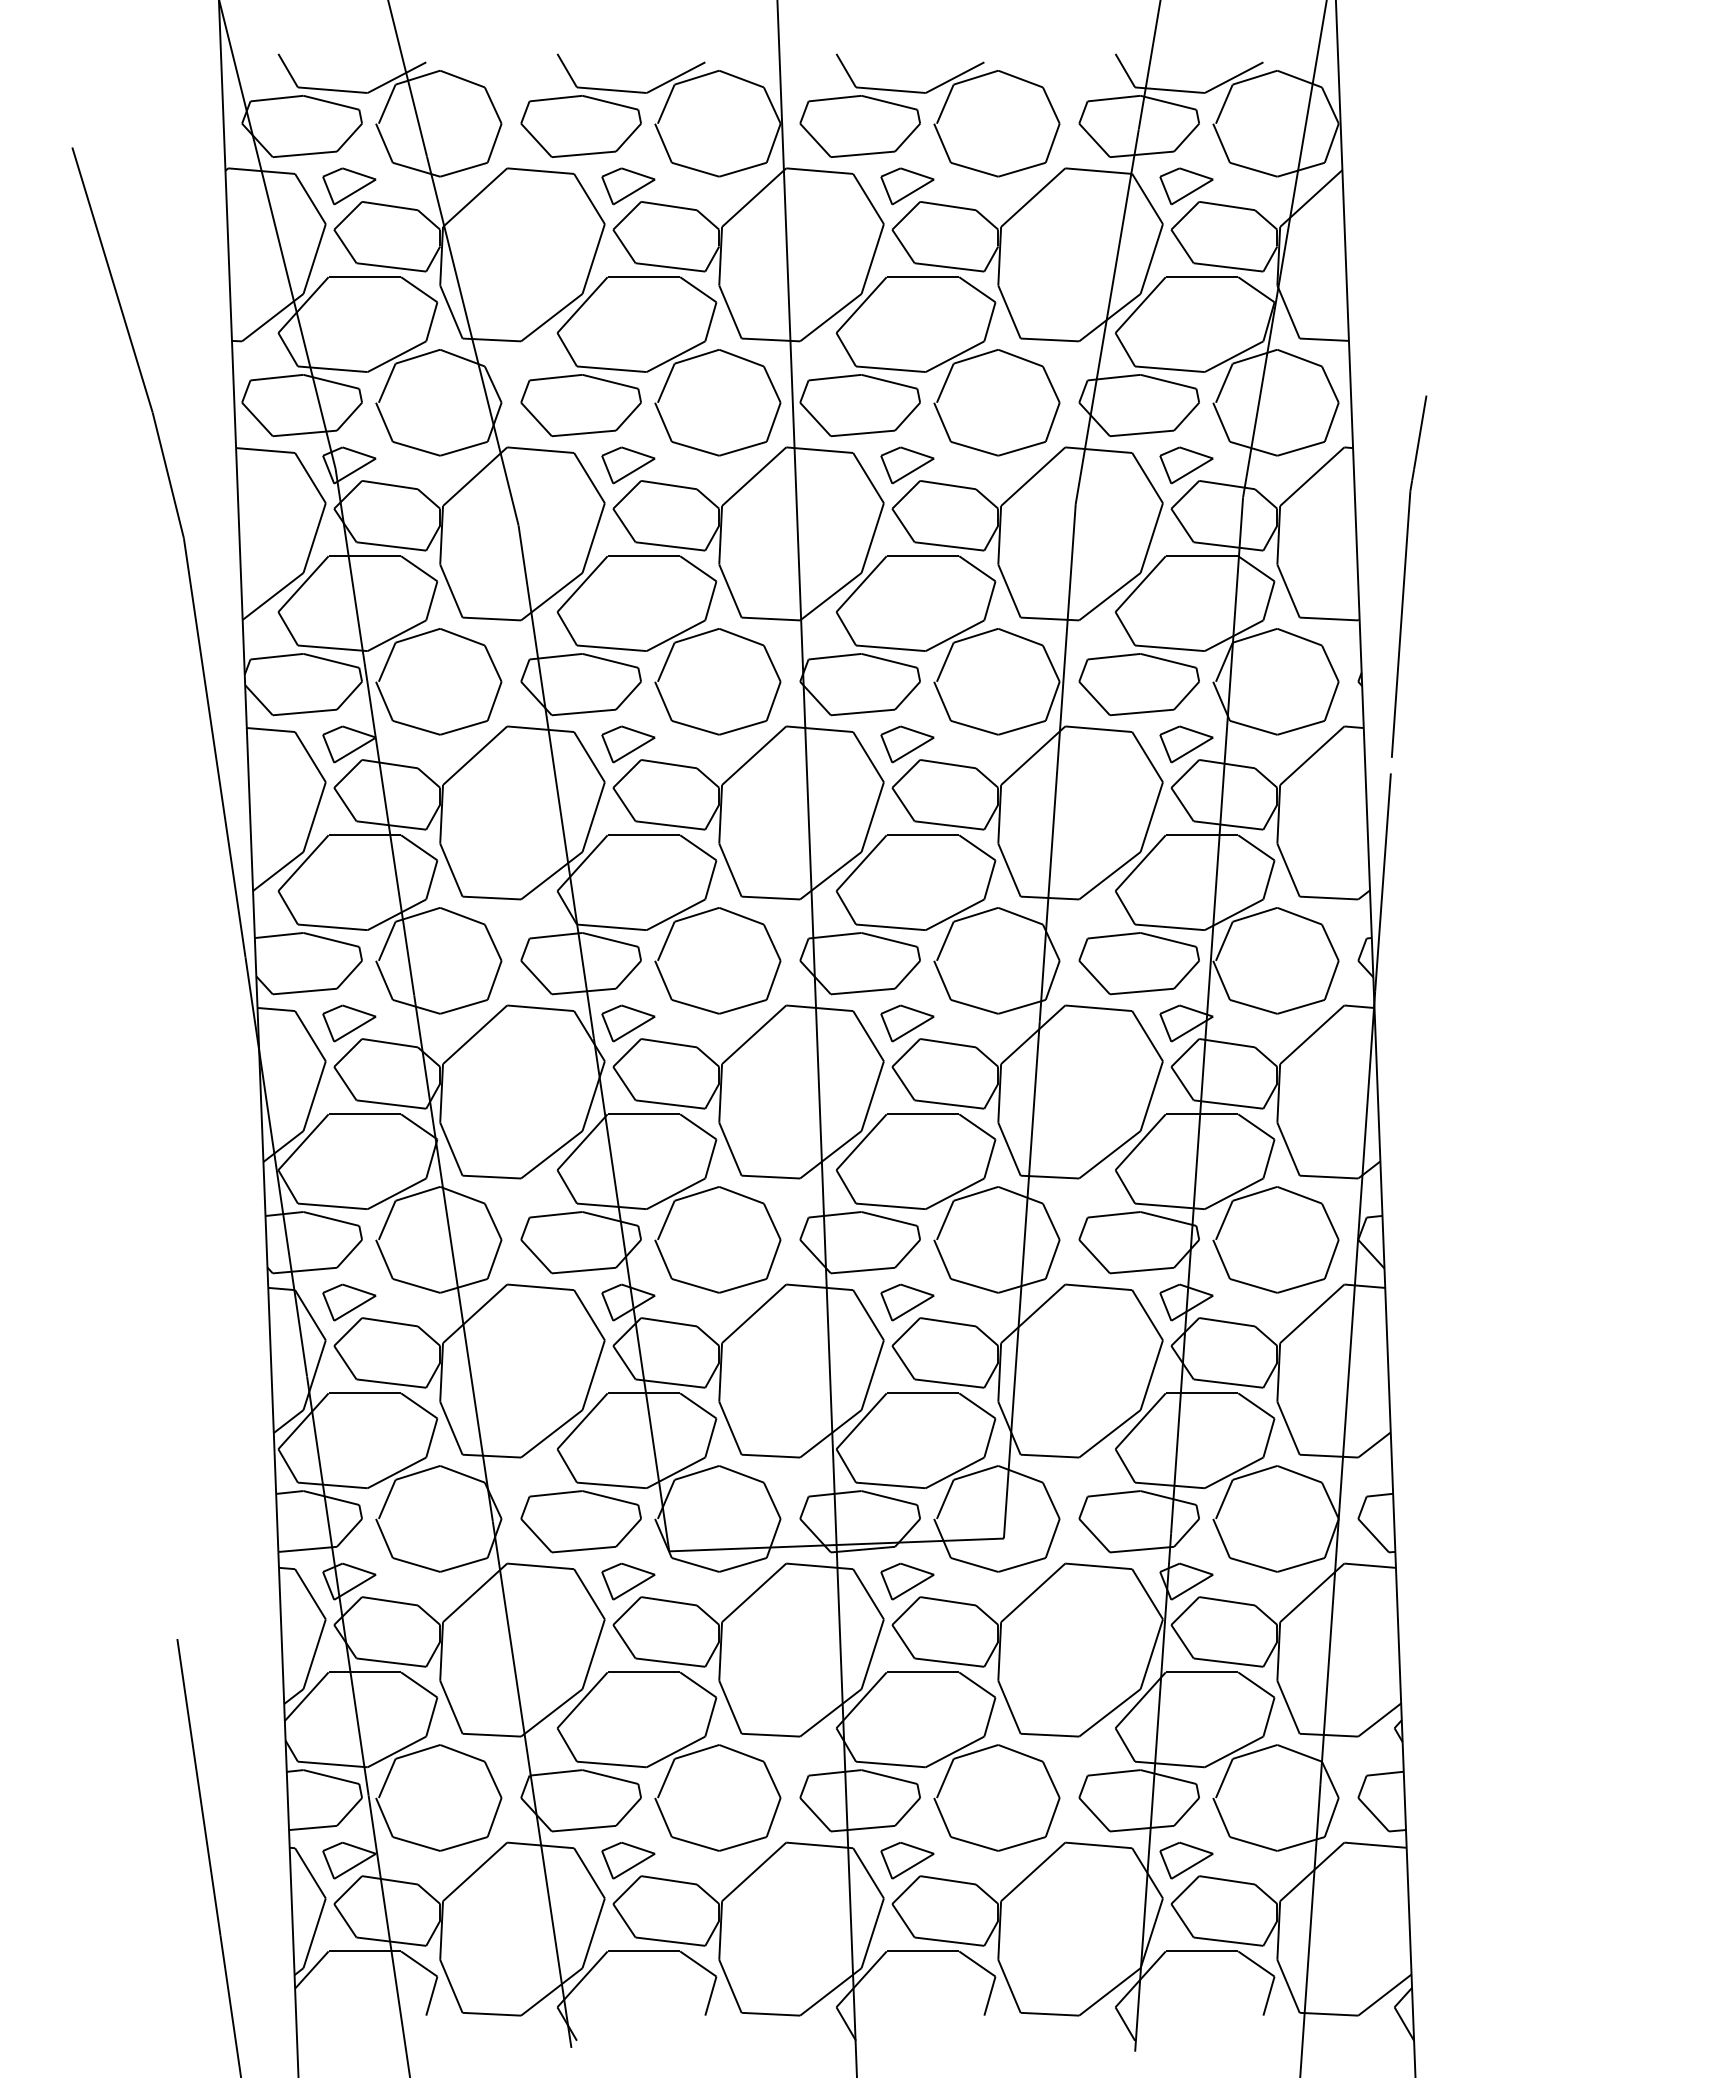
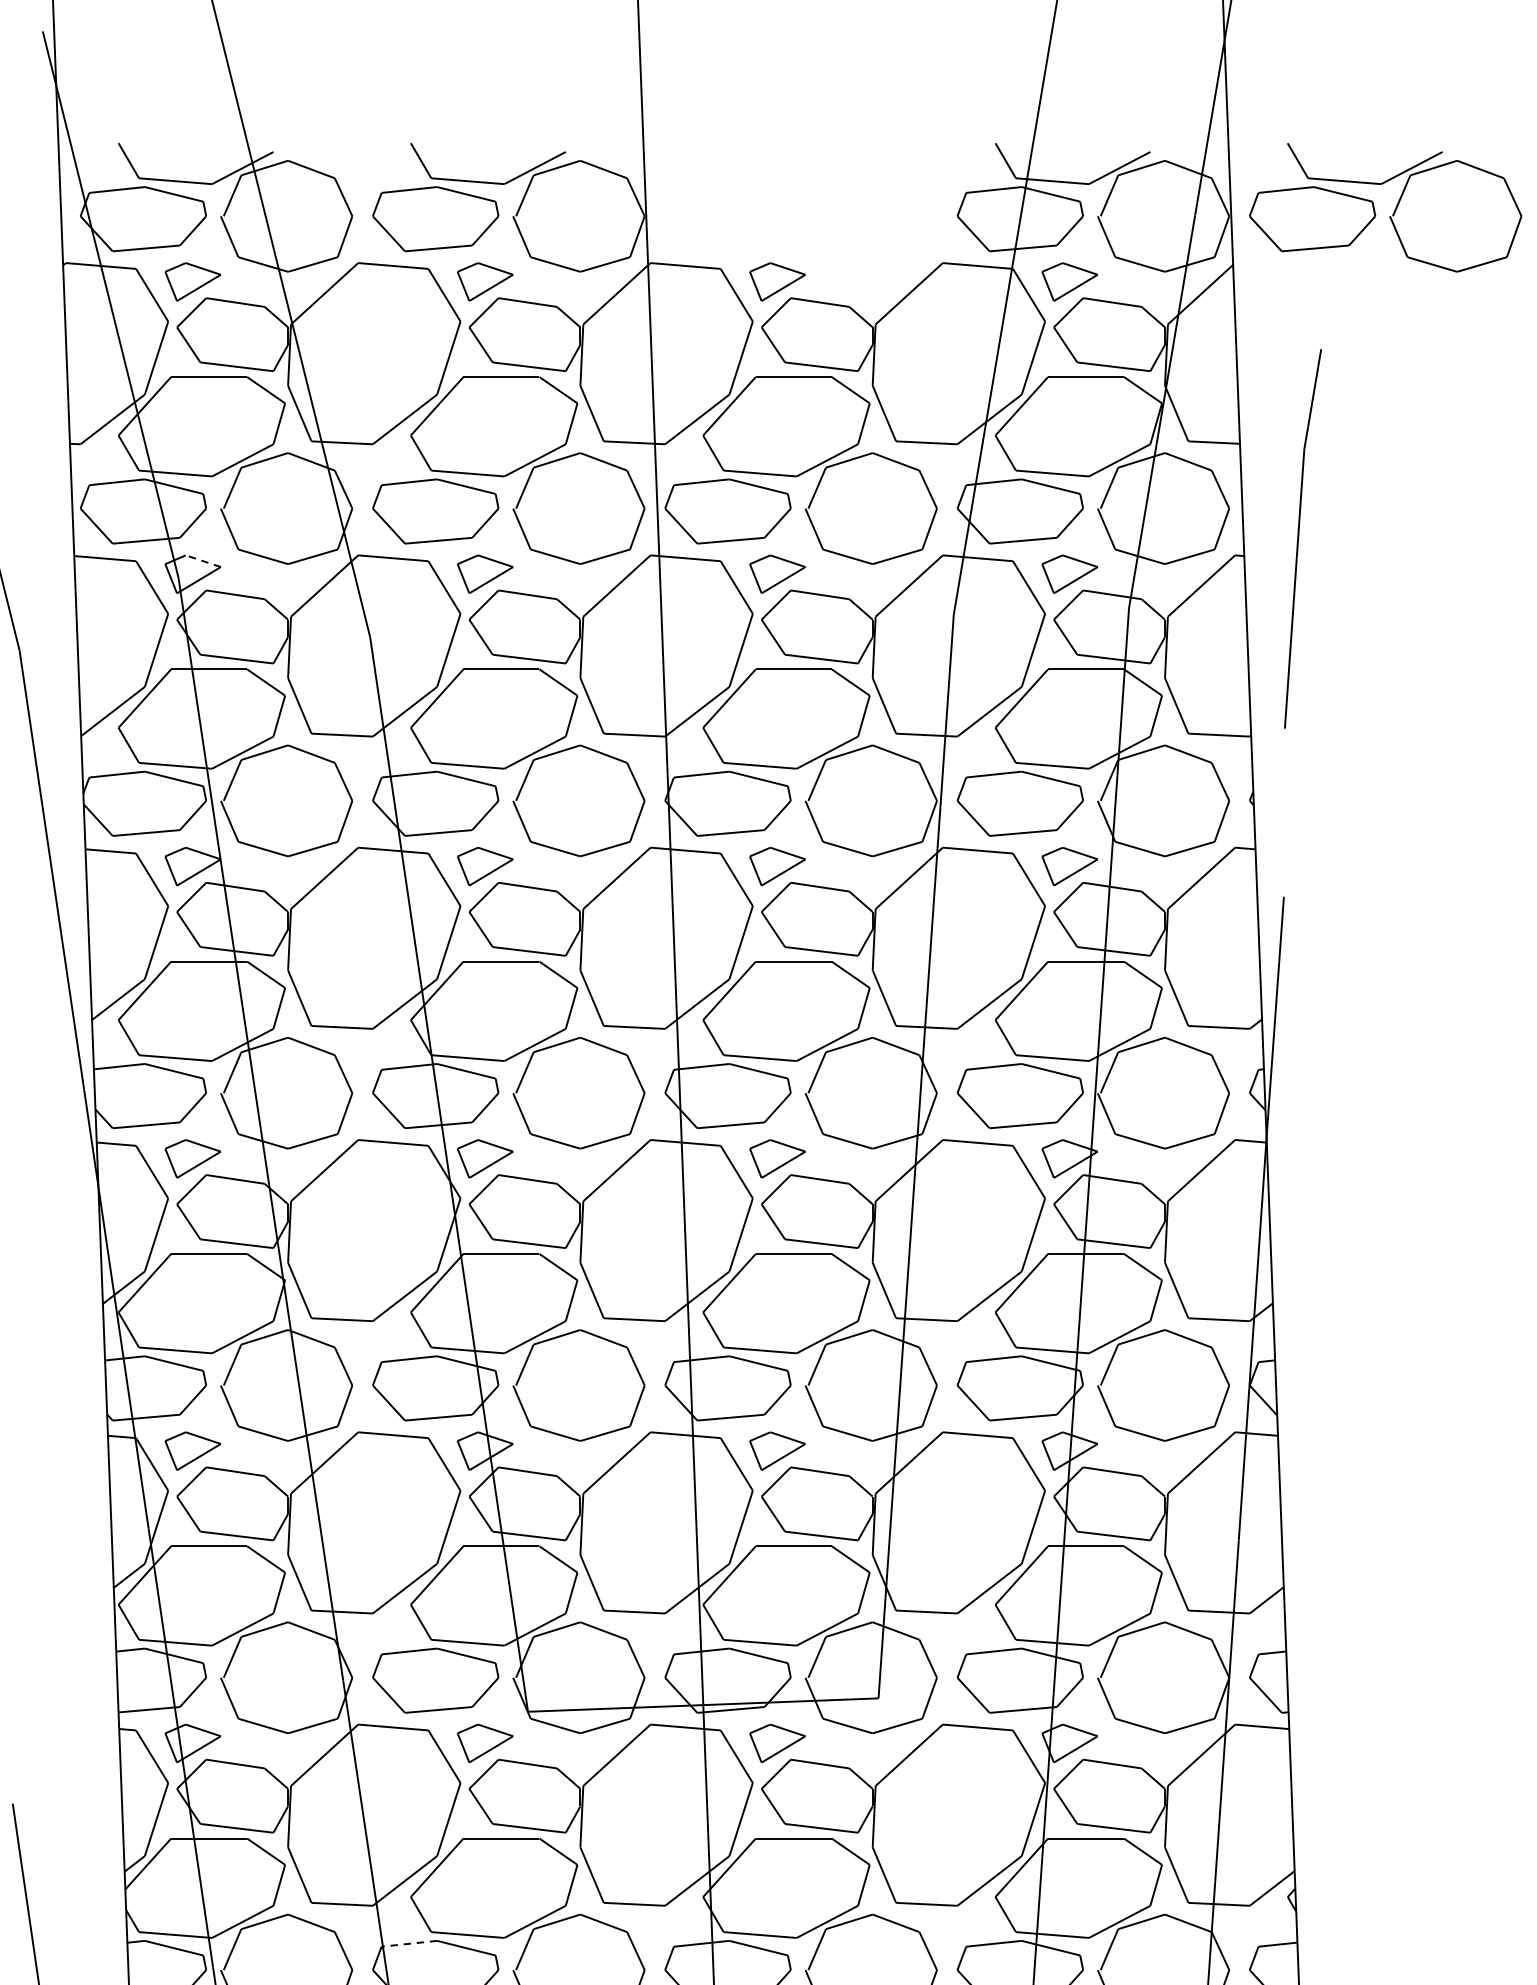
part: (937, 119) -> (1393, 211), moved
line: (359, 452) -> (203, 560), solid -> dashed
part: (1409, 576) -> (1303, 538), moved
line: (556, 1772) -> (409, 1943), solid -> dashed

